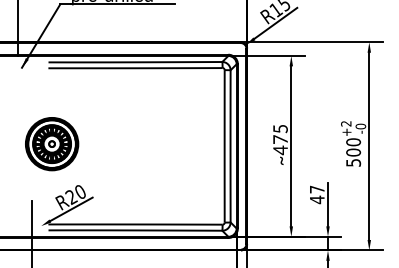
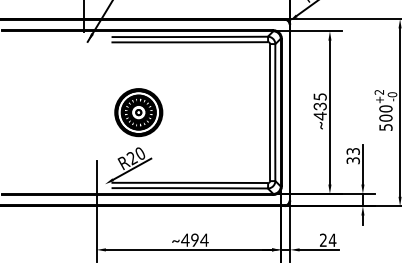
text: (279, 139) -> (319, 106), ~475 -> ~435
part: (51, 144) -> (138, 112), moved
text: (316, 195) -> (352, 156), 47 -> 33

